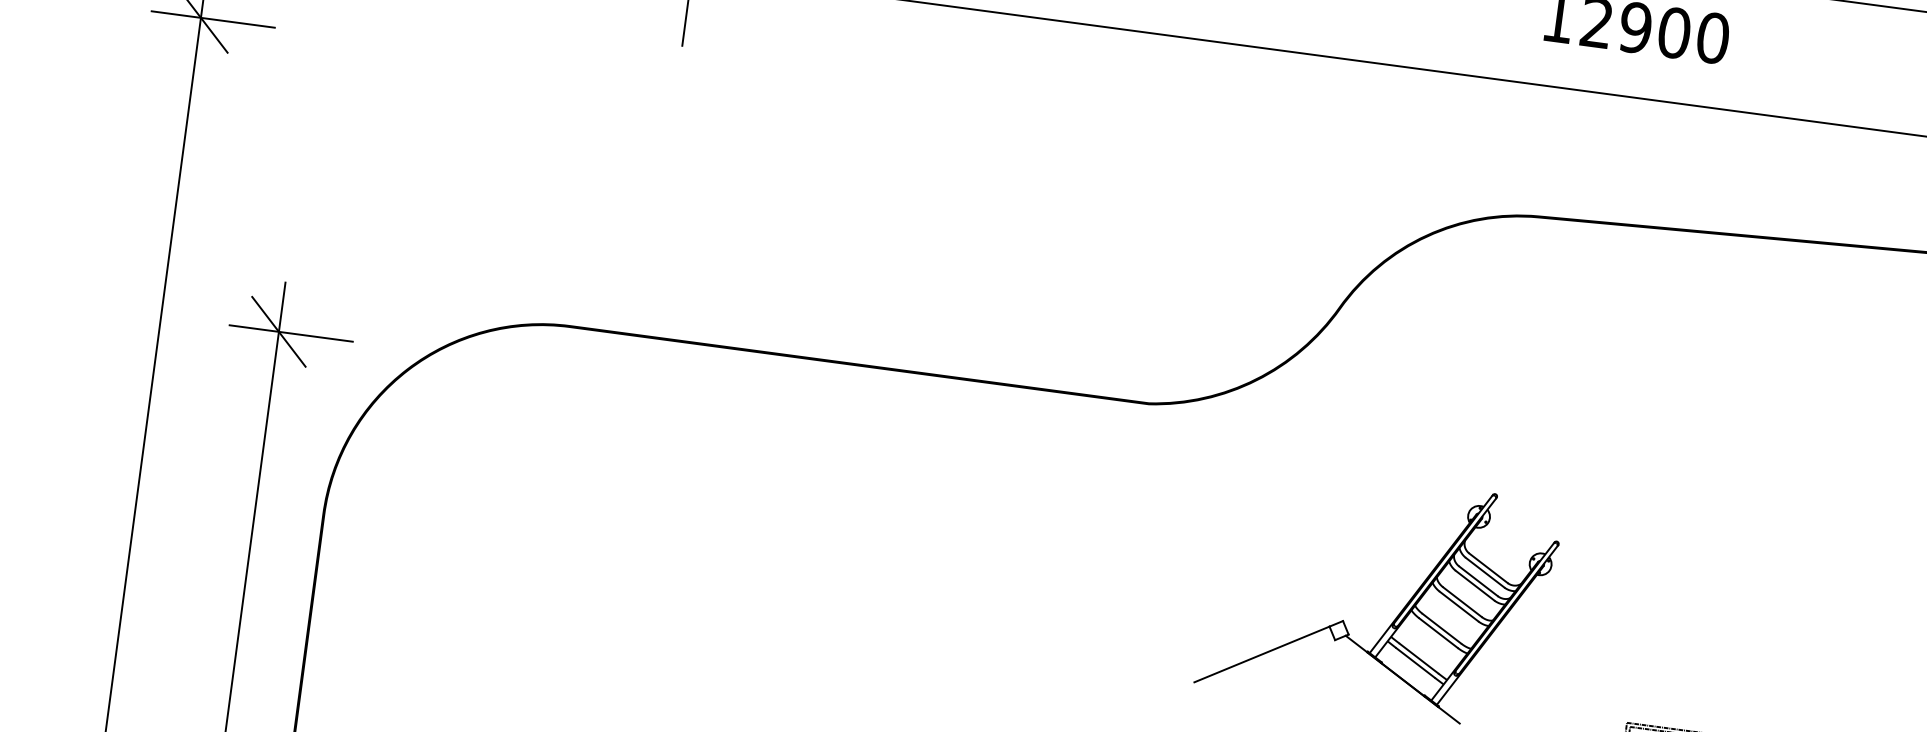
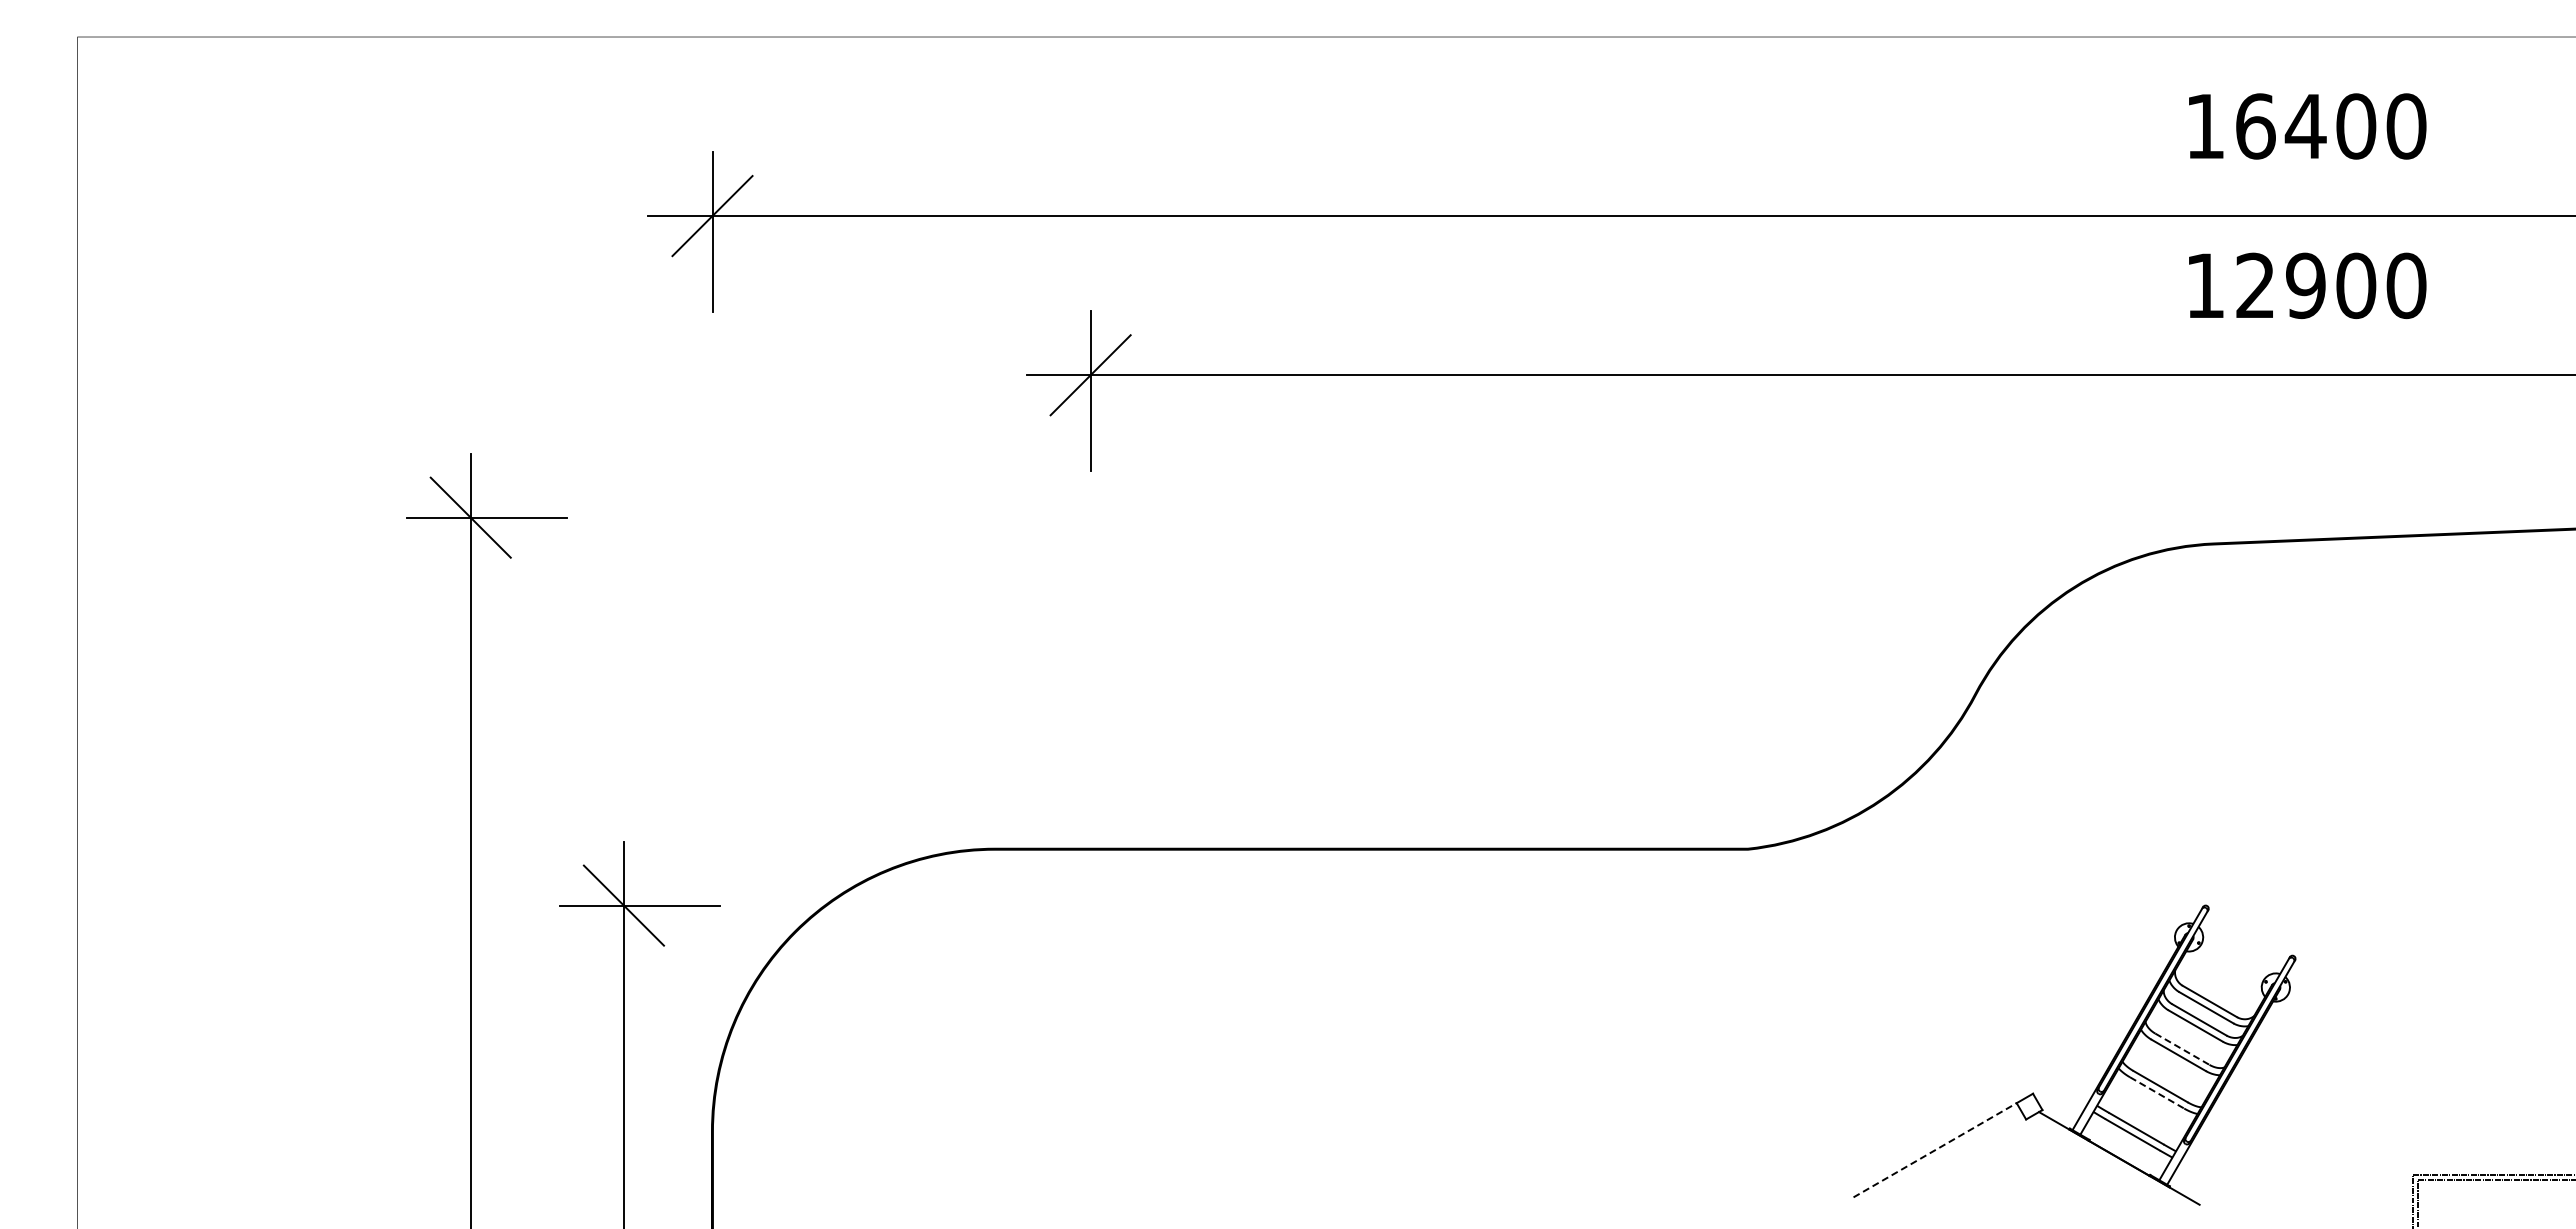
line: (1462, 602) -> (2182, 1049), solid -> dashed
line: (1438, 633) -> (2157, 1093), solid -> dashed
line: (1262, 654) -> (1935, 1150), solid -> dashed

